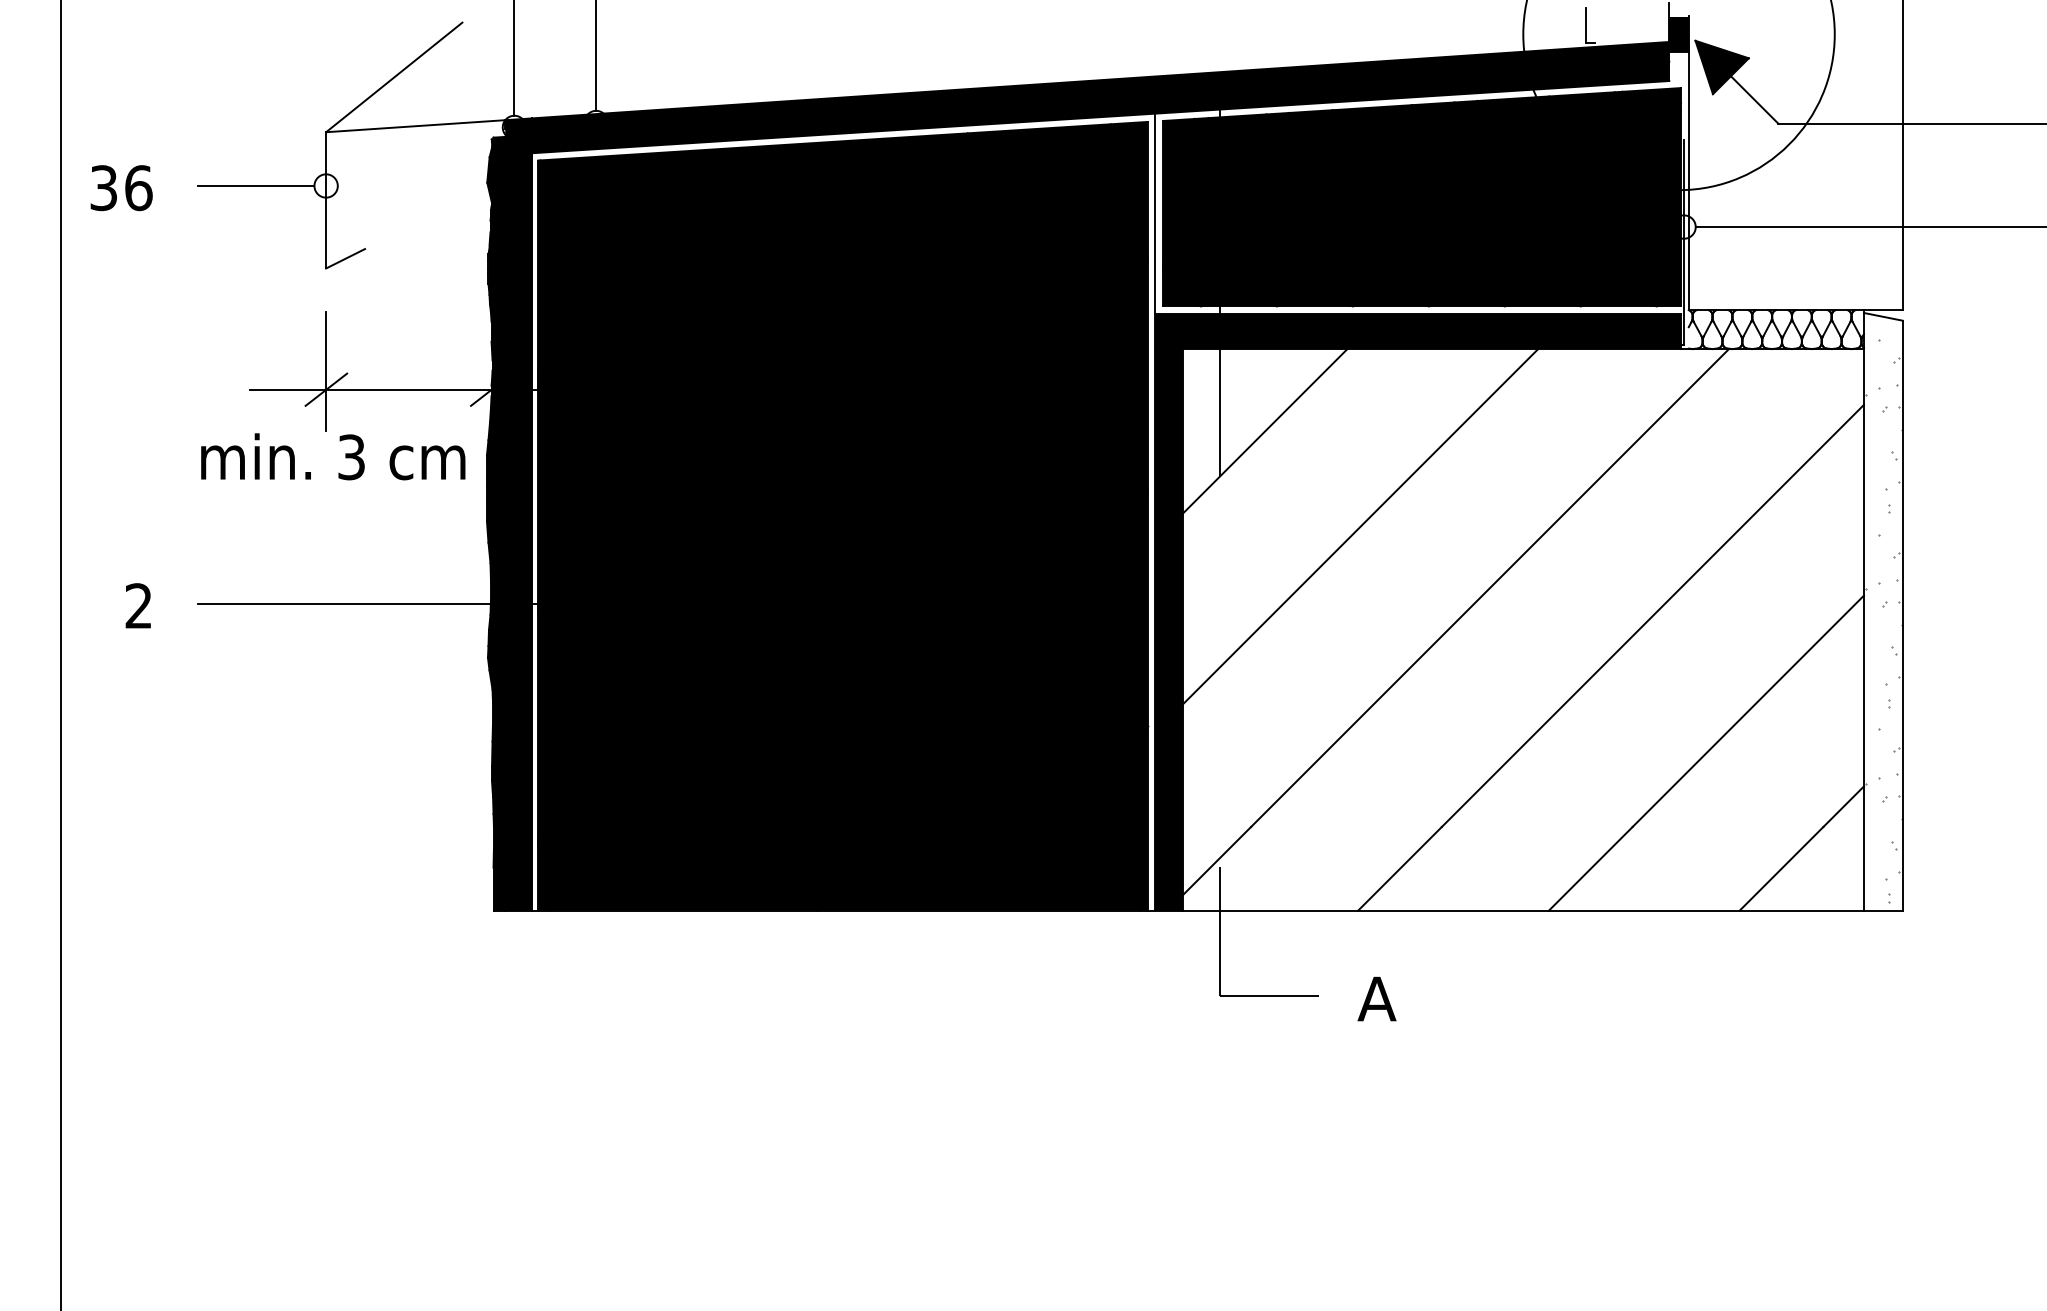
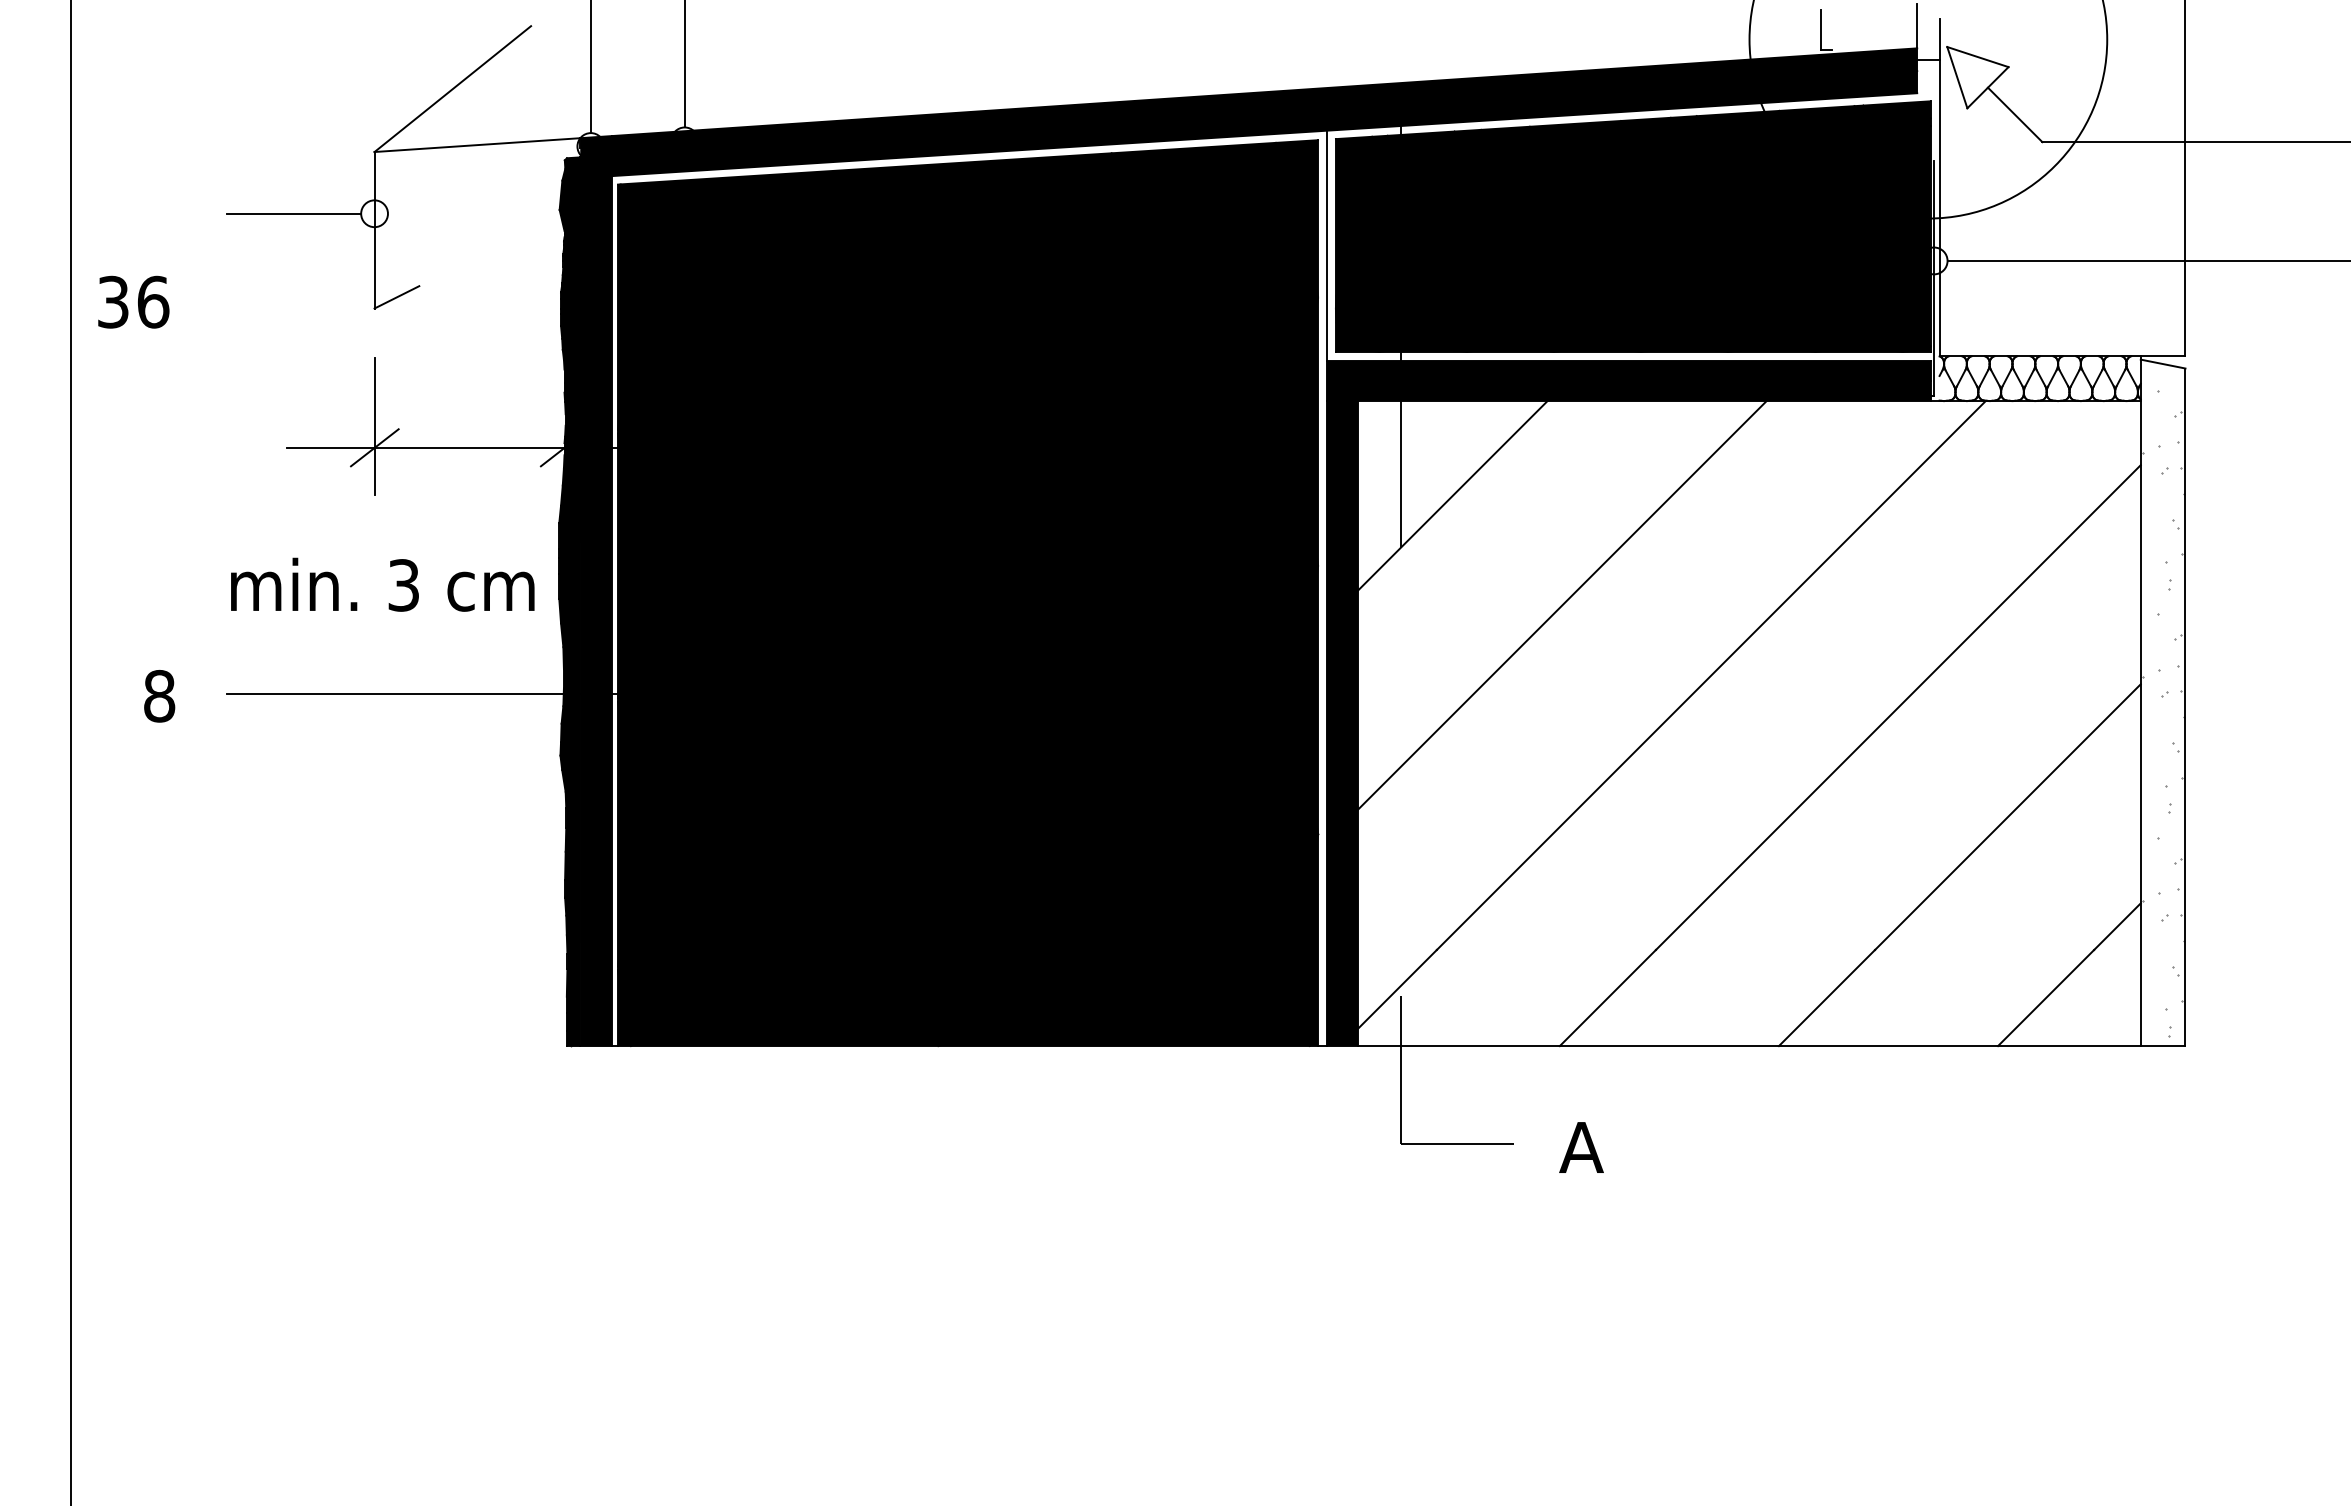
fill: (1679, 34) -> (1928, 39), removed
fill: (1721, 67) -> (1977, 77), removed
text: (121, 187) -> (133, 301), moved
text: (333, 456) -> (382, 584), moved
text: (138, 605) -> (159, 695), 2 -> 8

